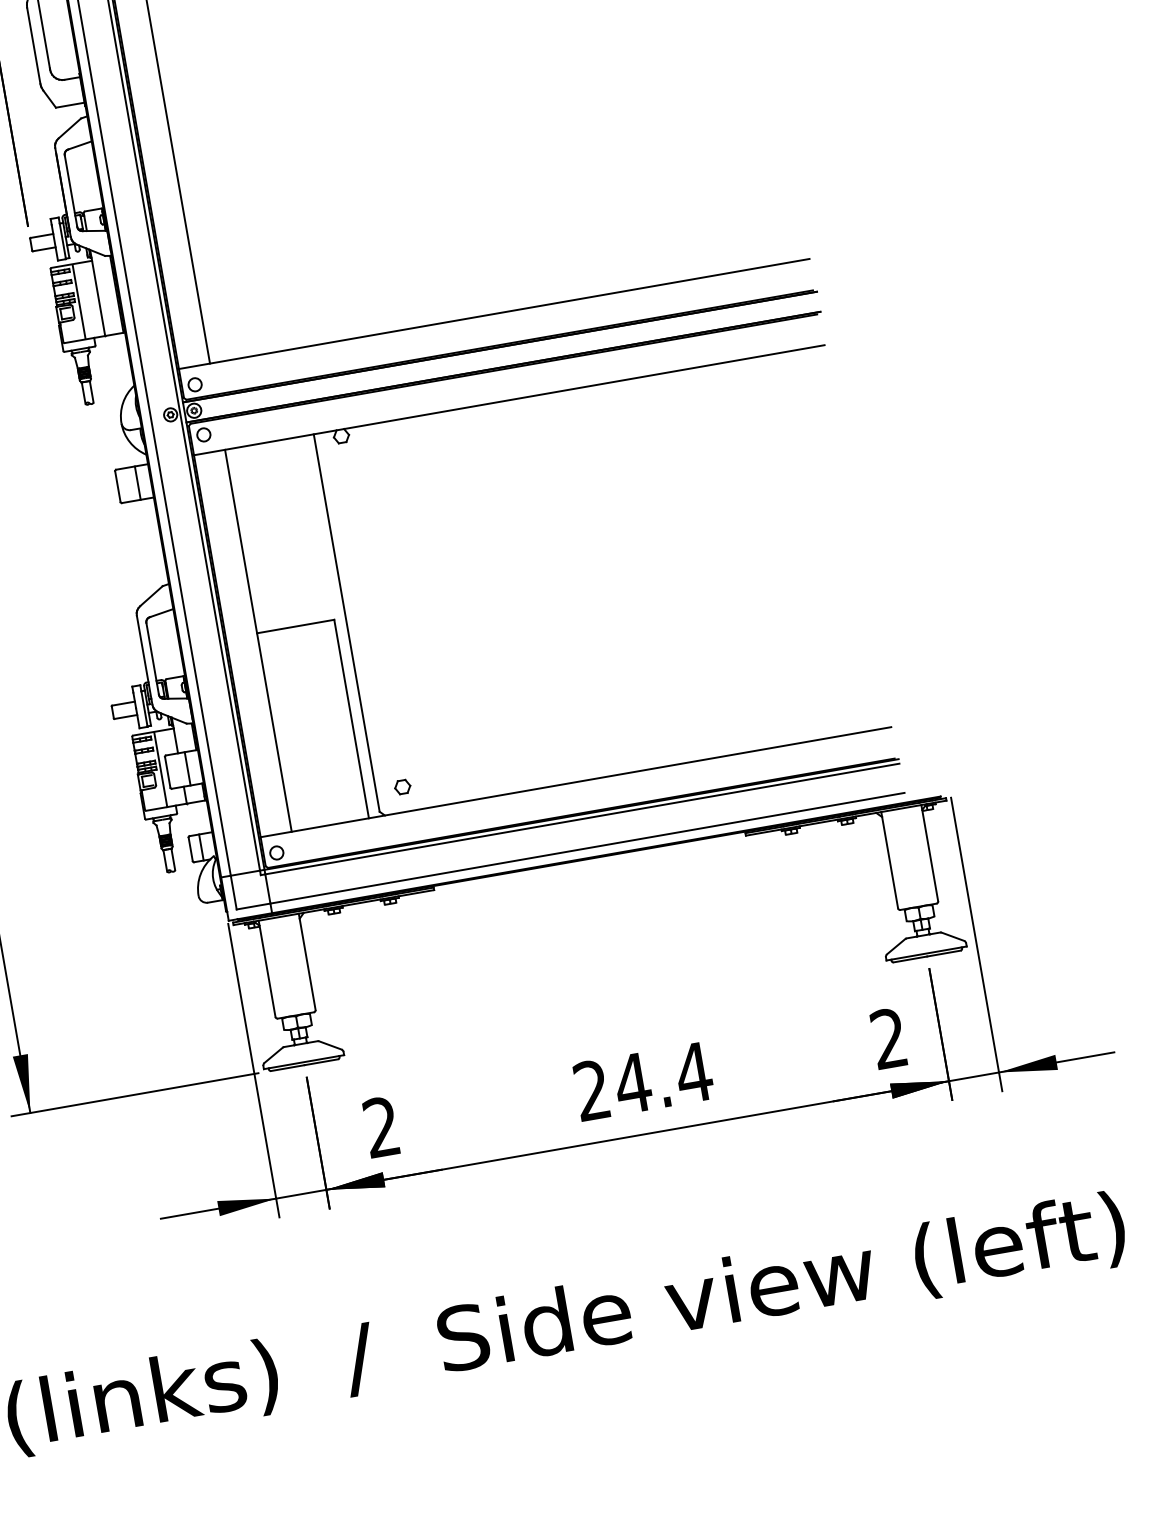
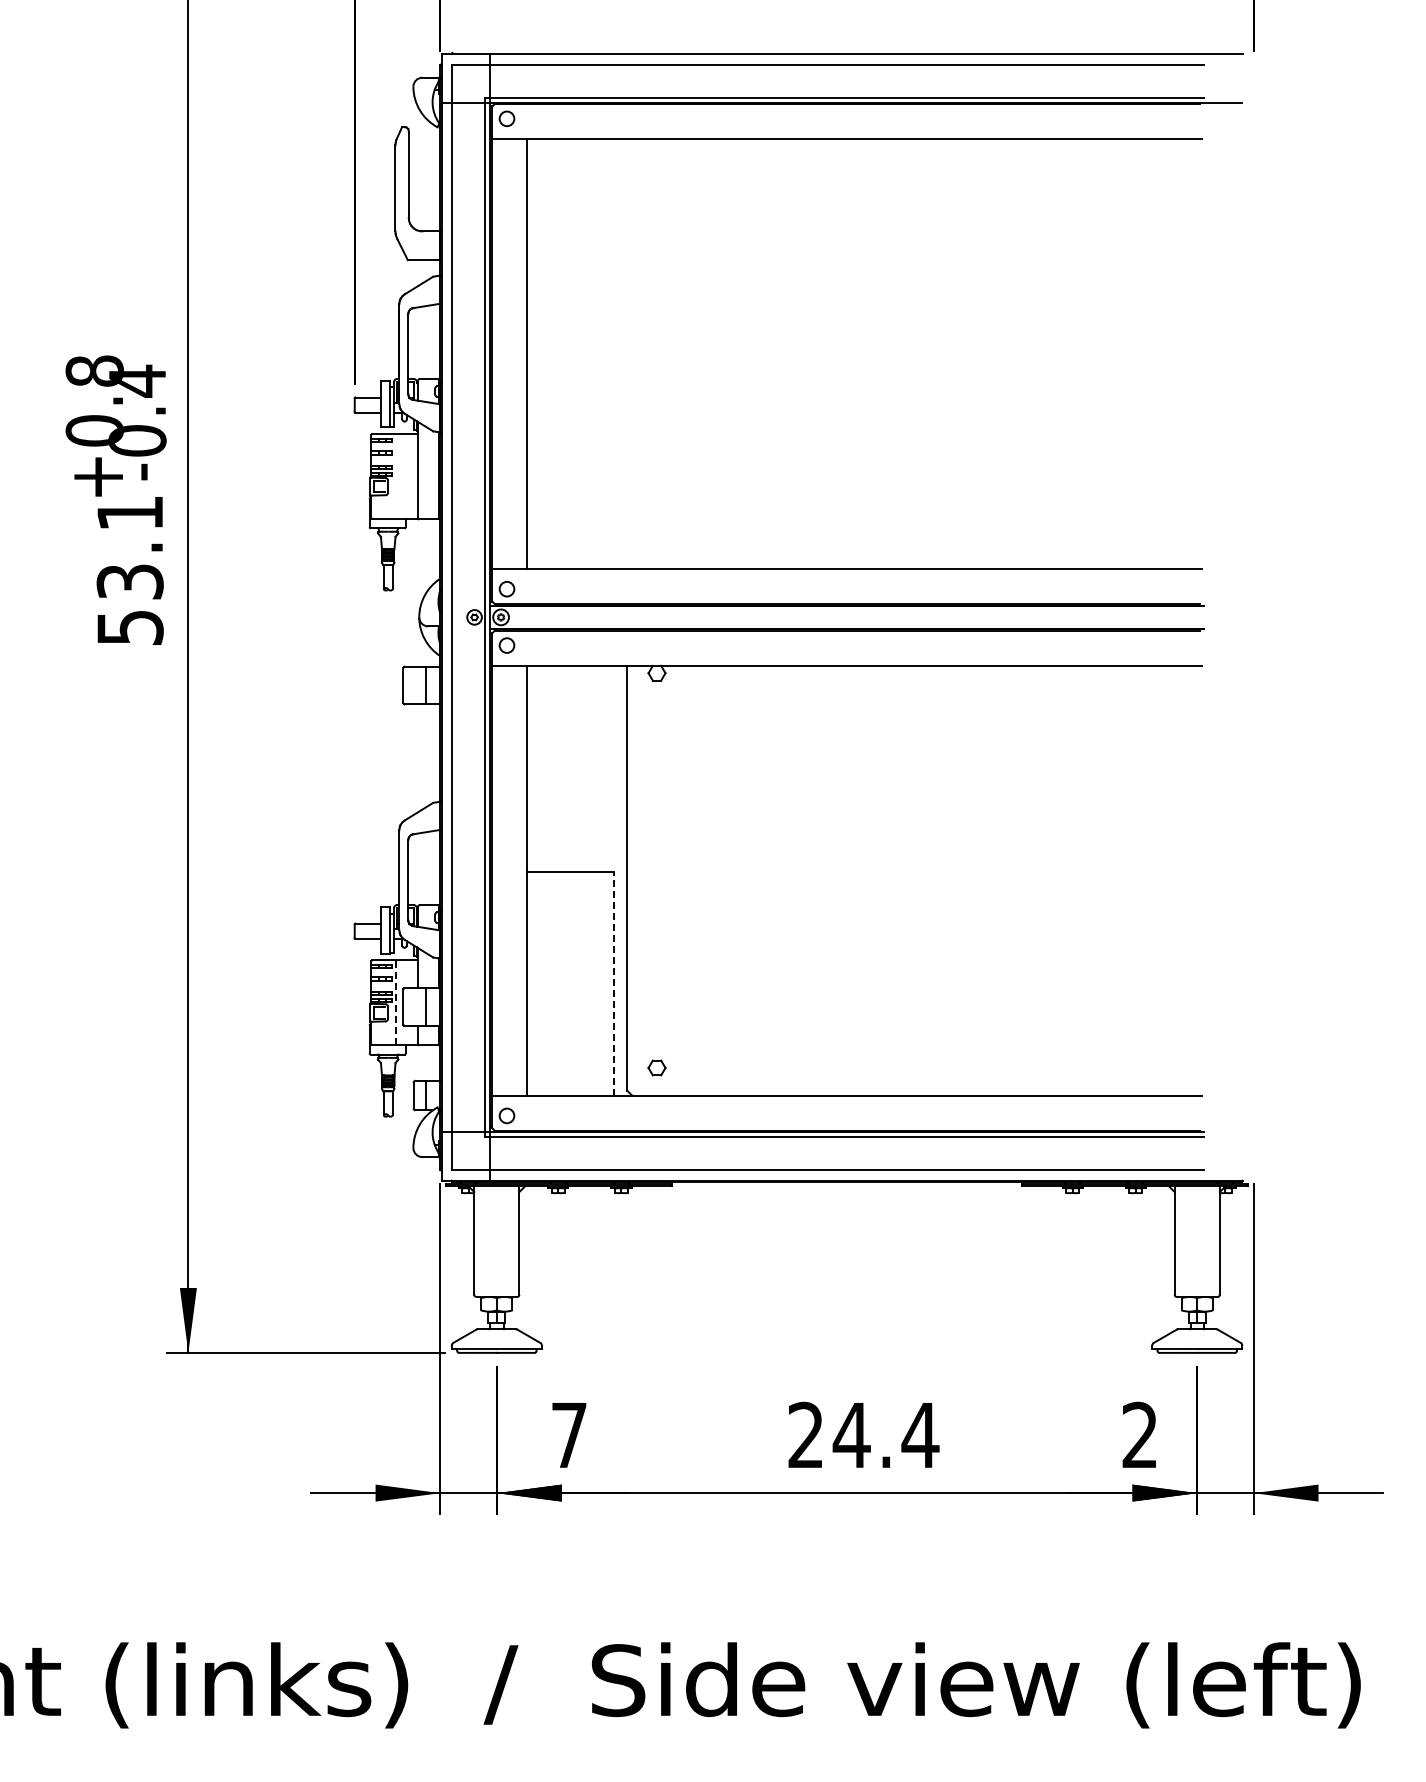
line: (79, 301) -> (396, 476), removed
line: (351, 718) -> (614, 983), solid -> dashed
line: (161, 770) -> (396, 1003), solid -> dashed
text: (380, 1126) -> (568, 1434), 2 -> 7

